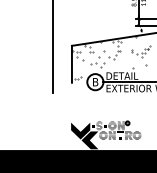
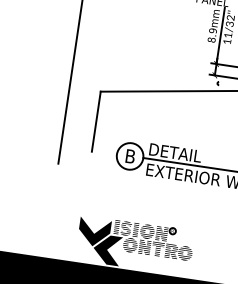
hatch: (110, 58) -> (160, 121), removed

